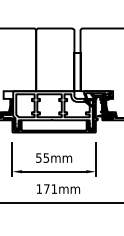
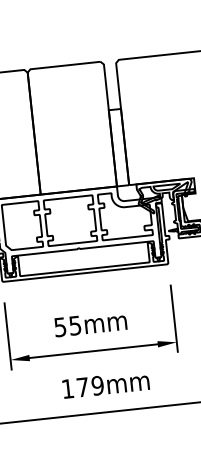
text: (54, 188) -> (97, 384), 171mm -> 179mm

